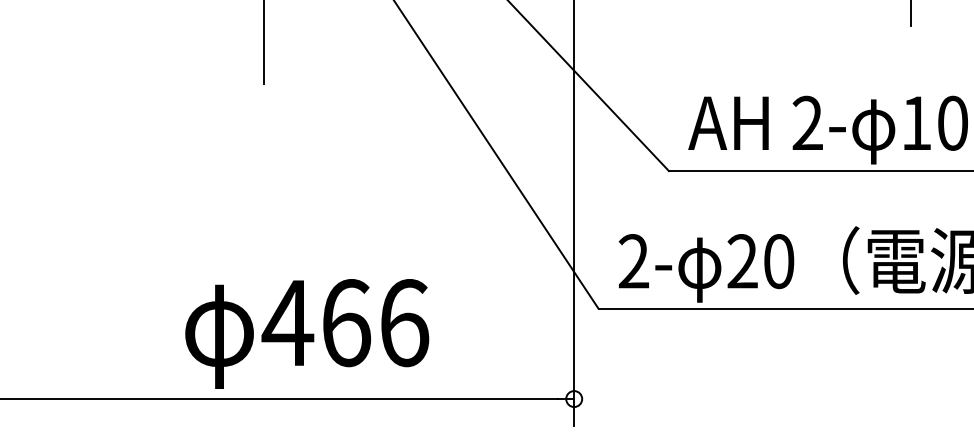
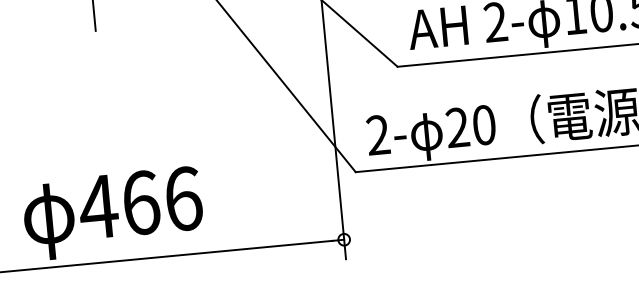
text: (307, 333) -> (113, 213), moved

